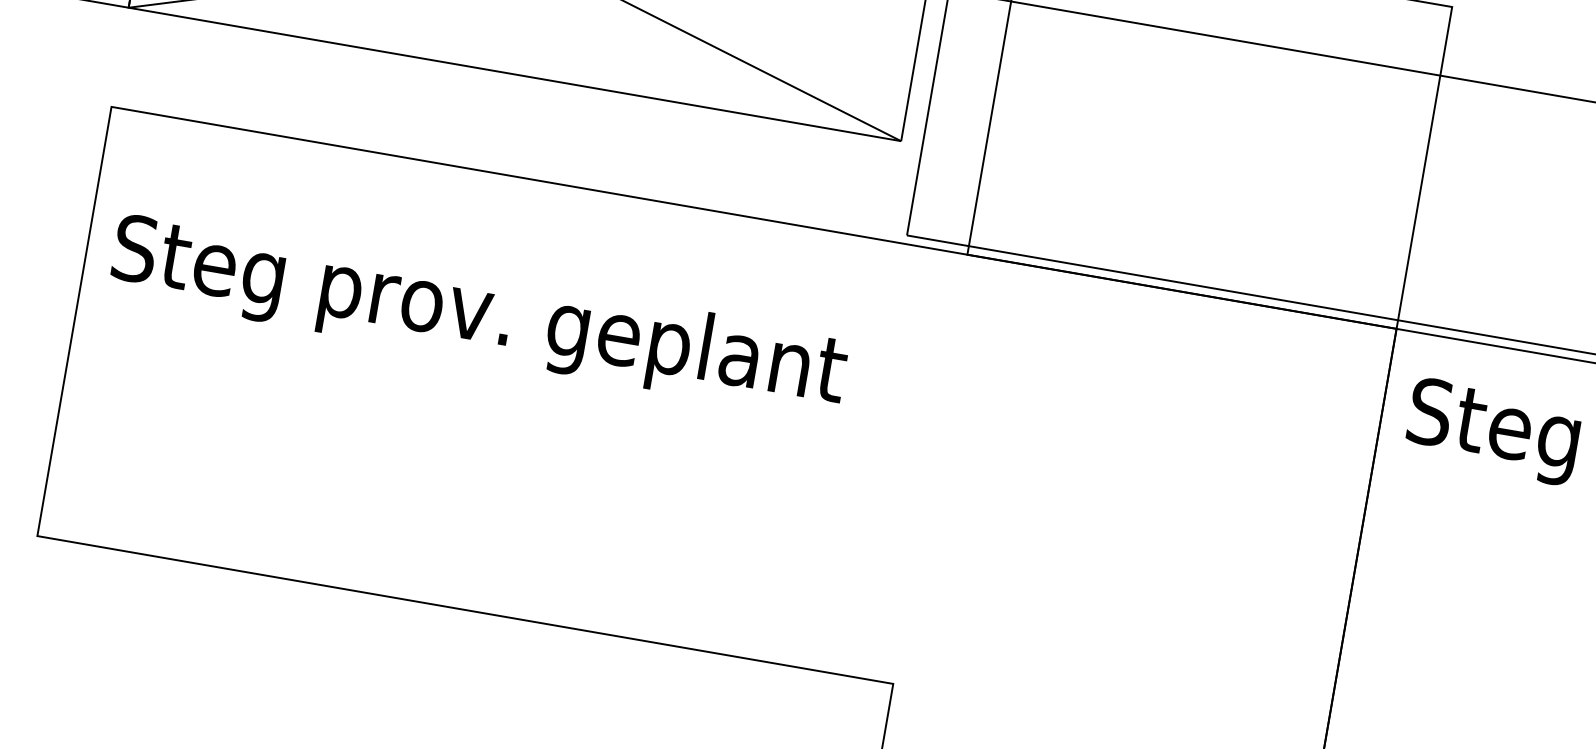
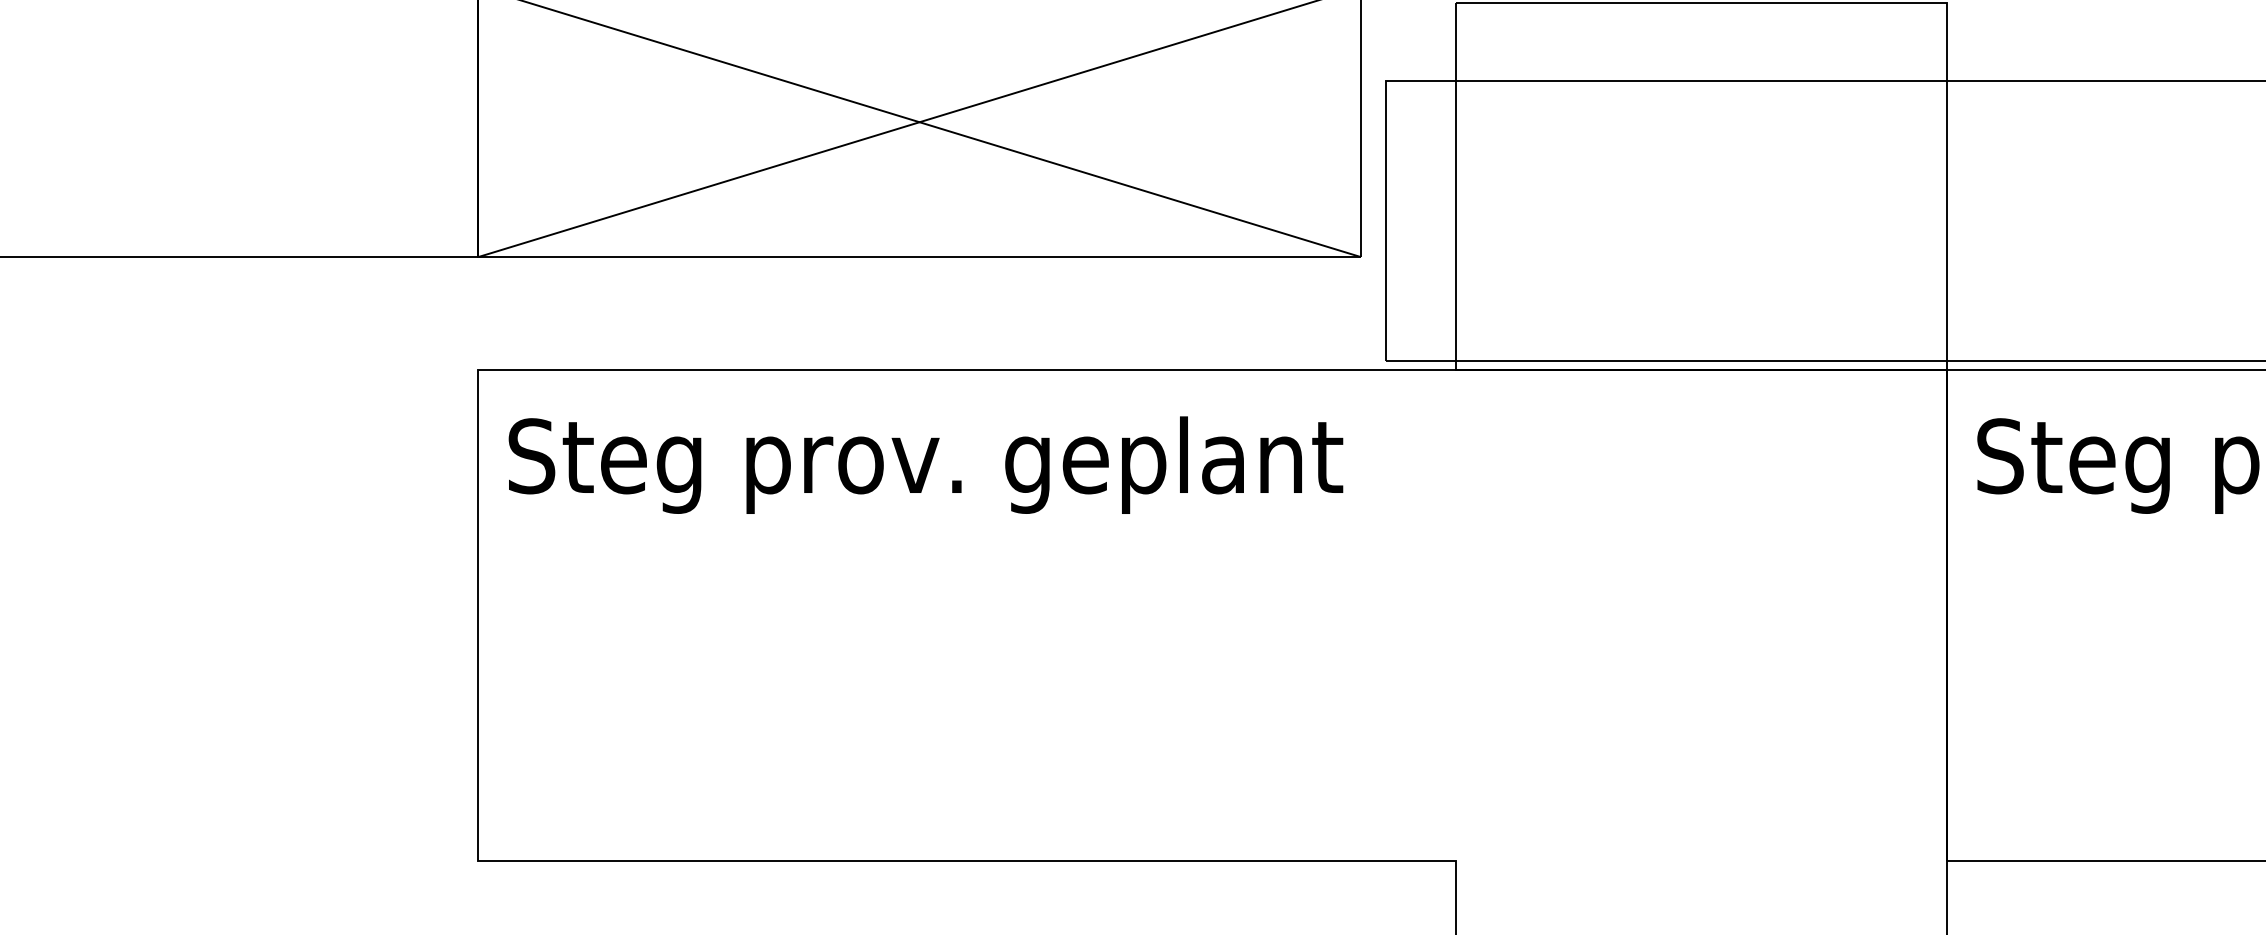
text: (478, 315) -> (925, 464), moved

